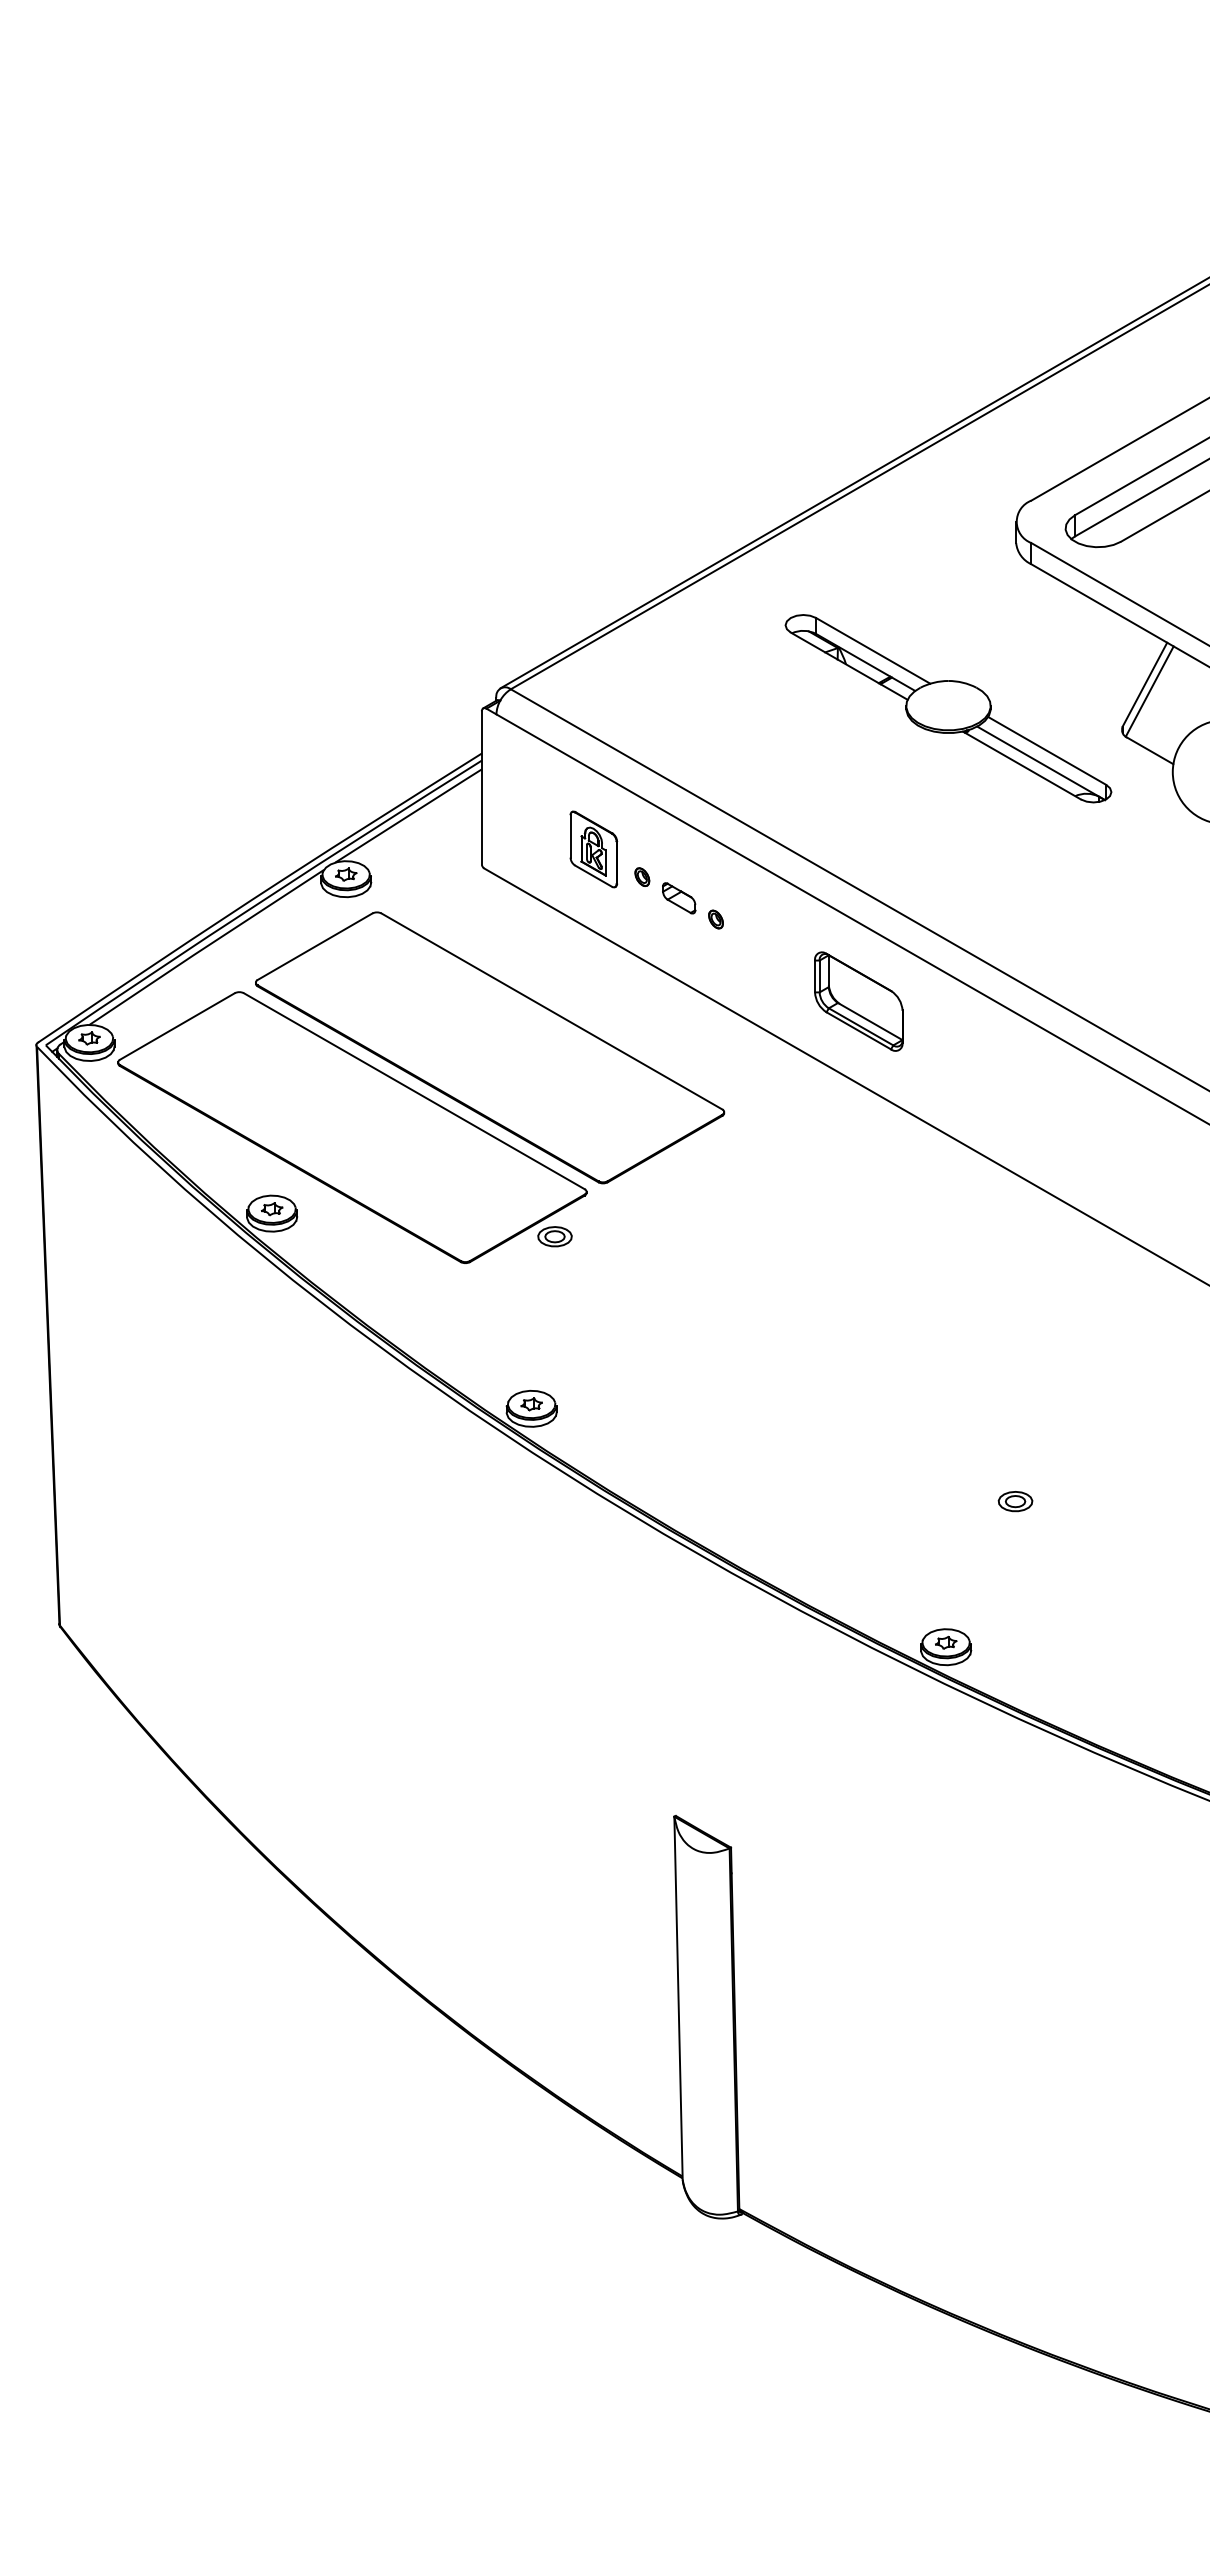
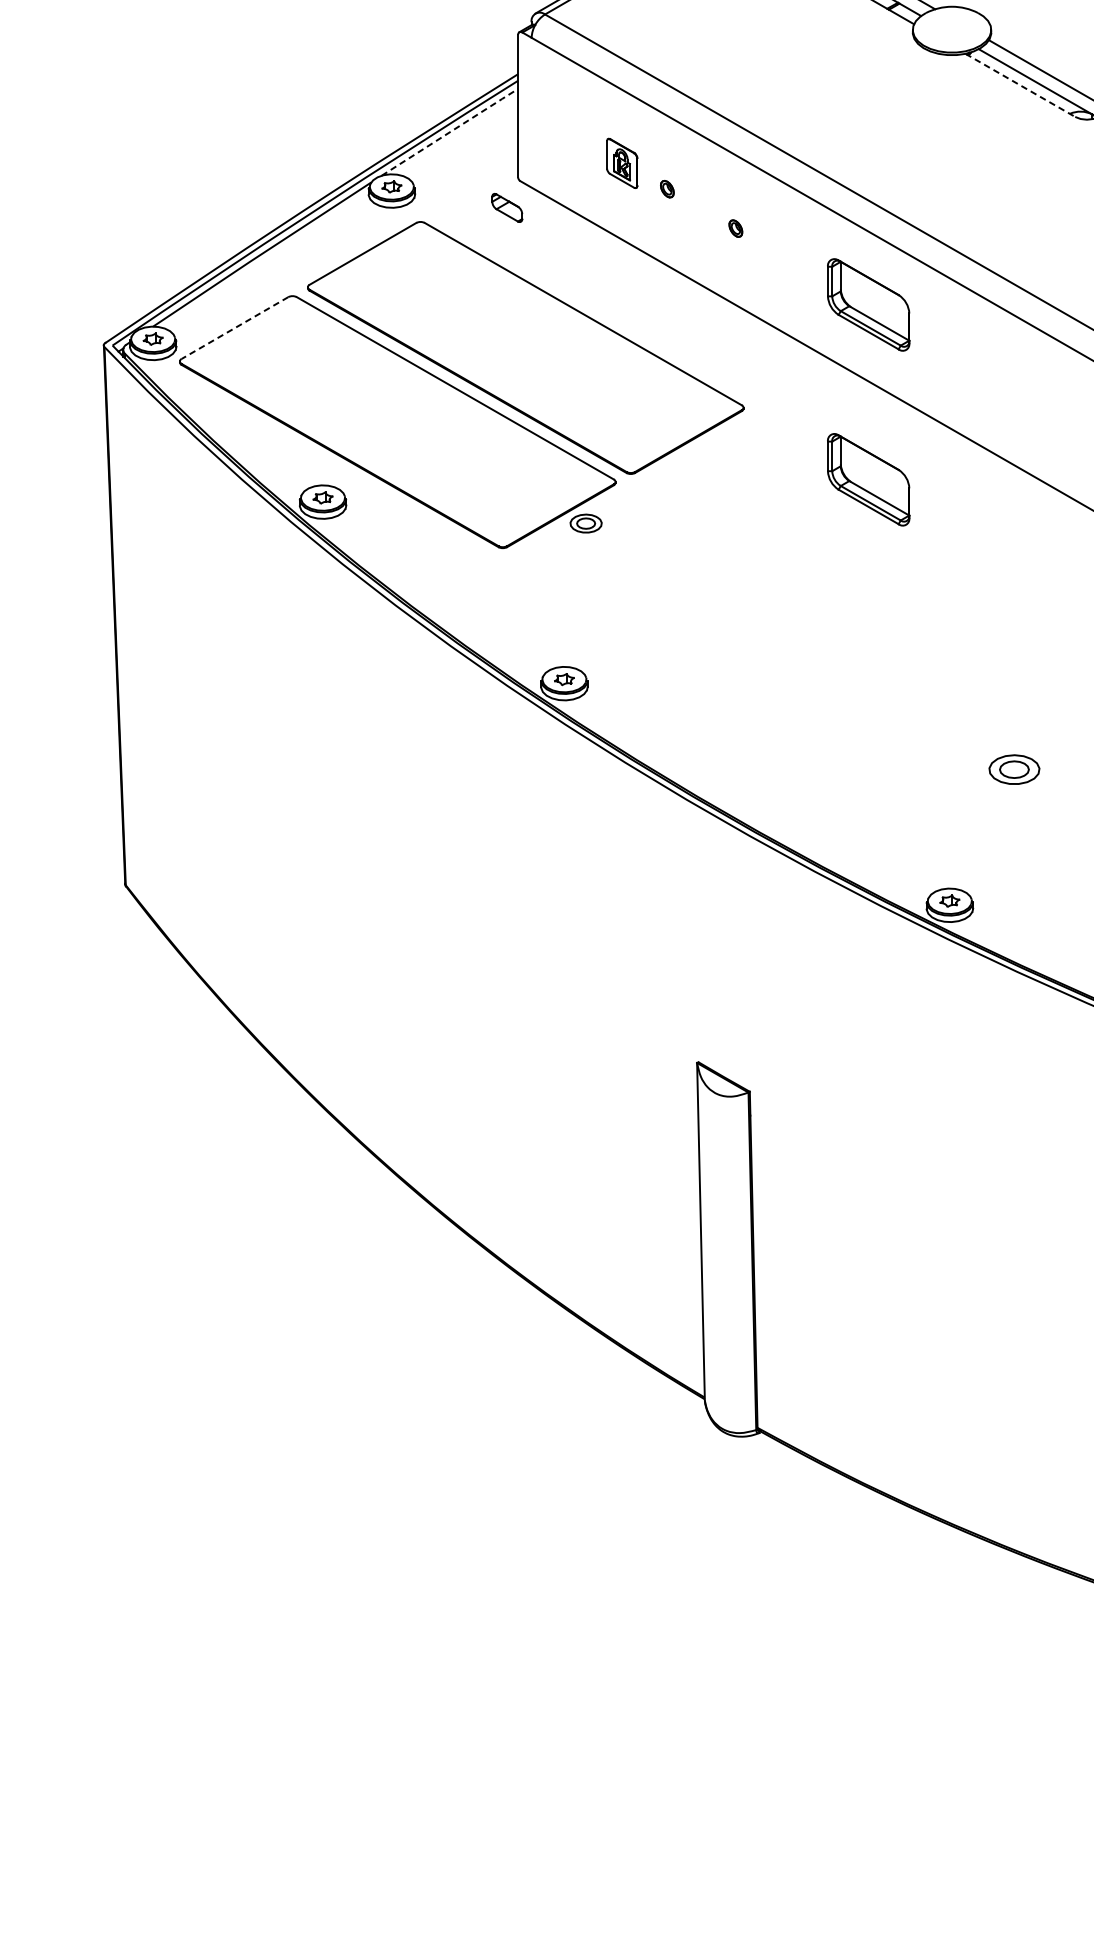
line: (1022, 765) -> (1020, 85), solid -> dashed
line: (409, 815) -> (450, 131), solid -> dashed
part: (593, 849) -> (621, 163), size x0.7
part: (679, 898) -> (507, 208), moved
line: (176, 1026) -> (234, 328), solid -> dashed
part: (858, 1189) -> (868, 479), added
part: (1015, 1501) -> (1014, 769), size x1.6

